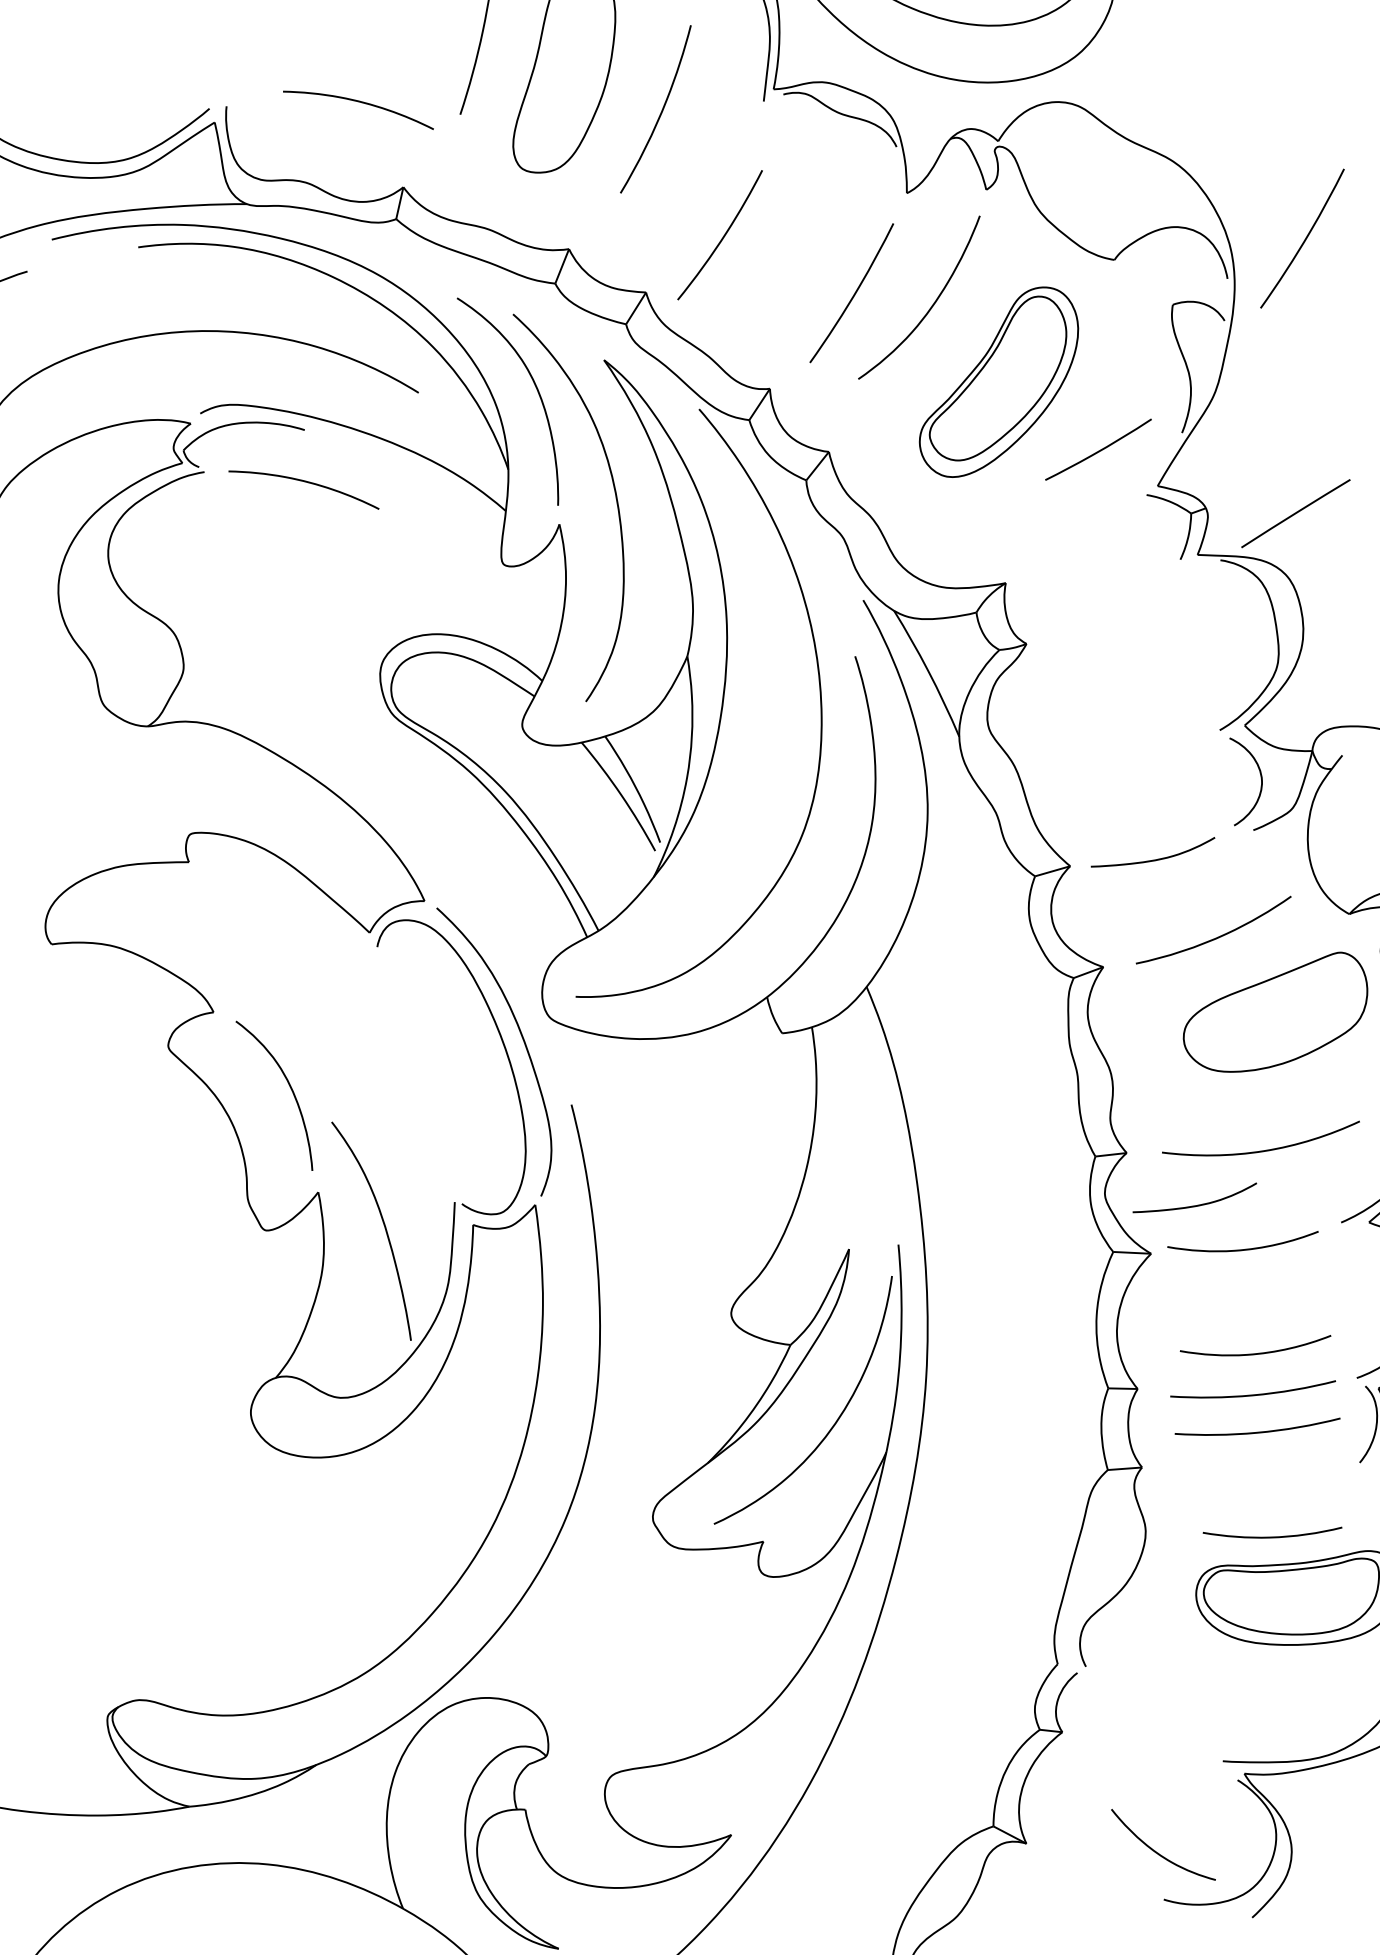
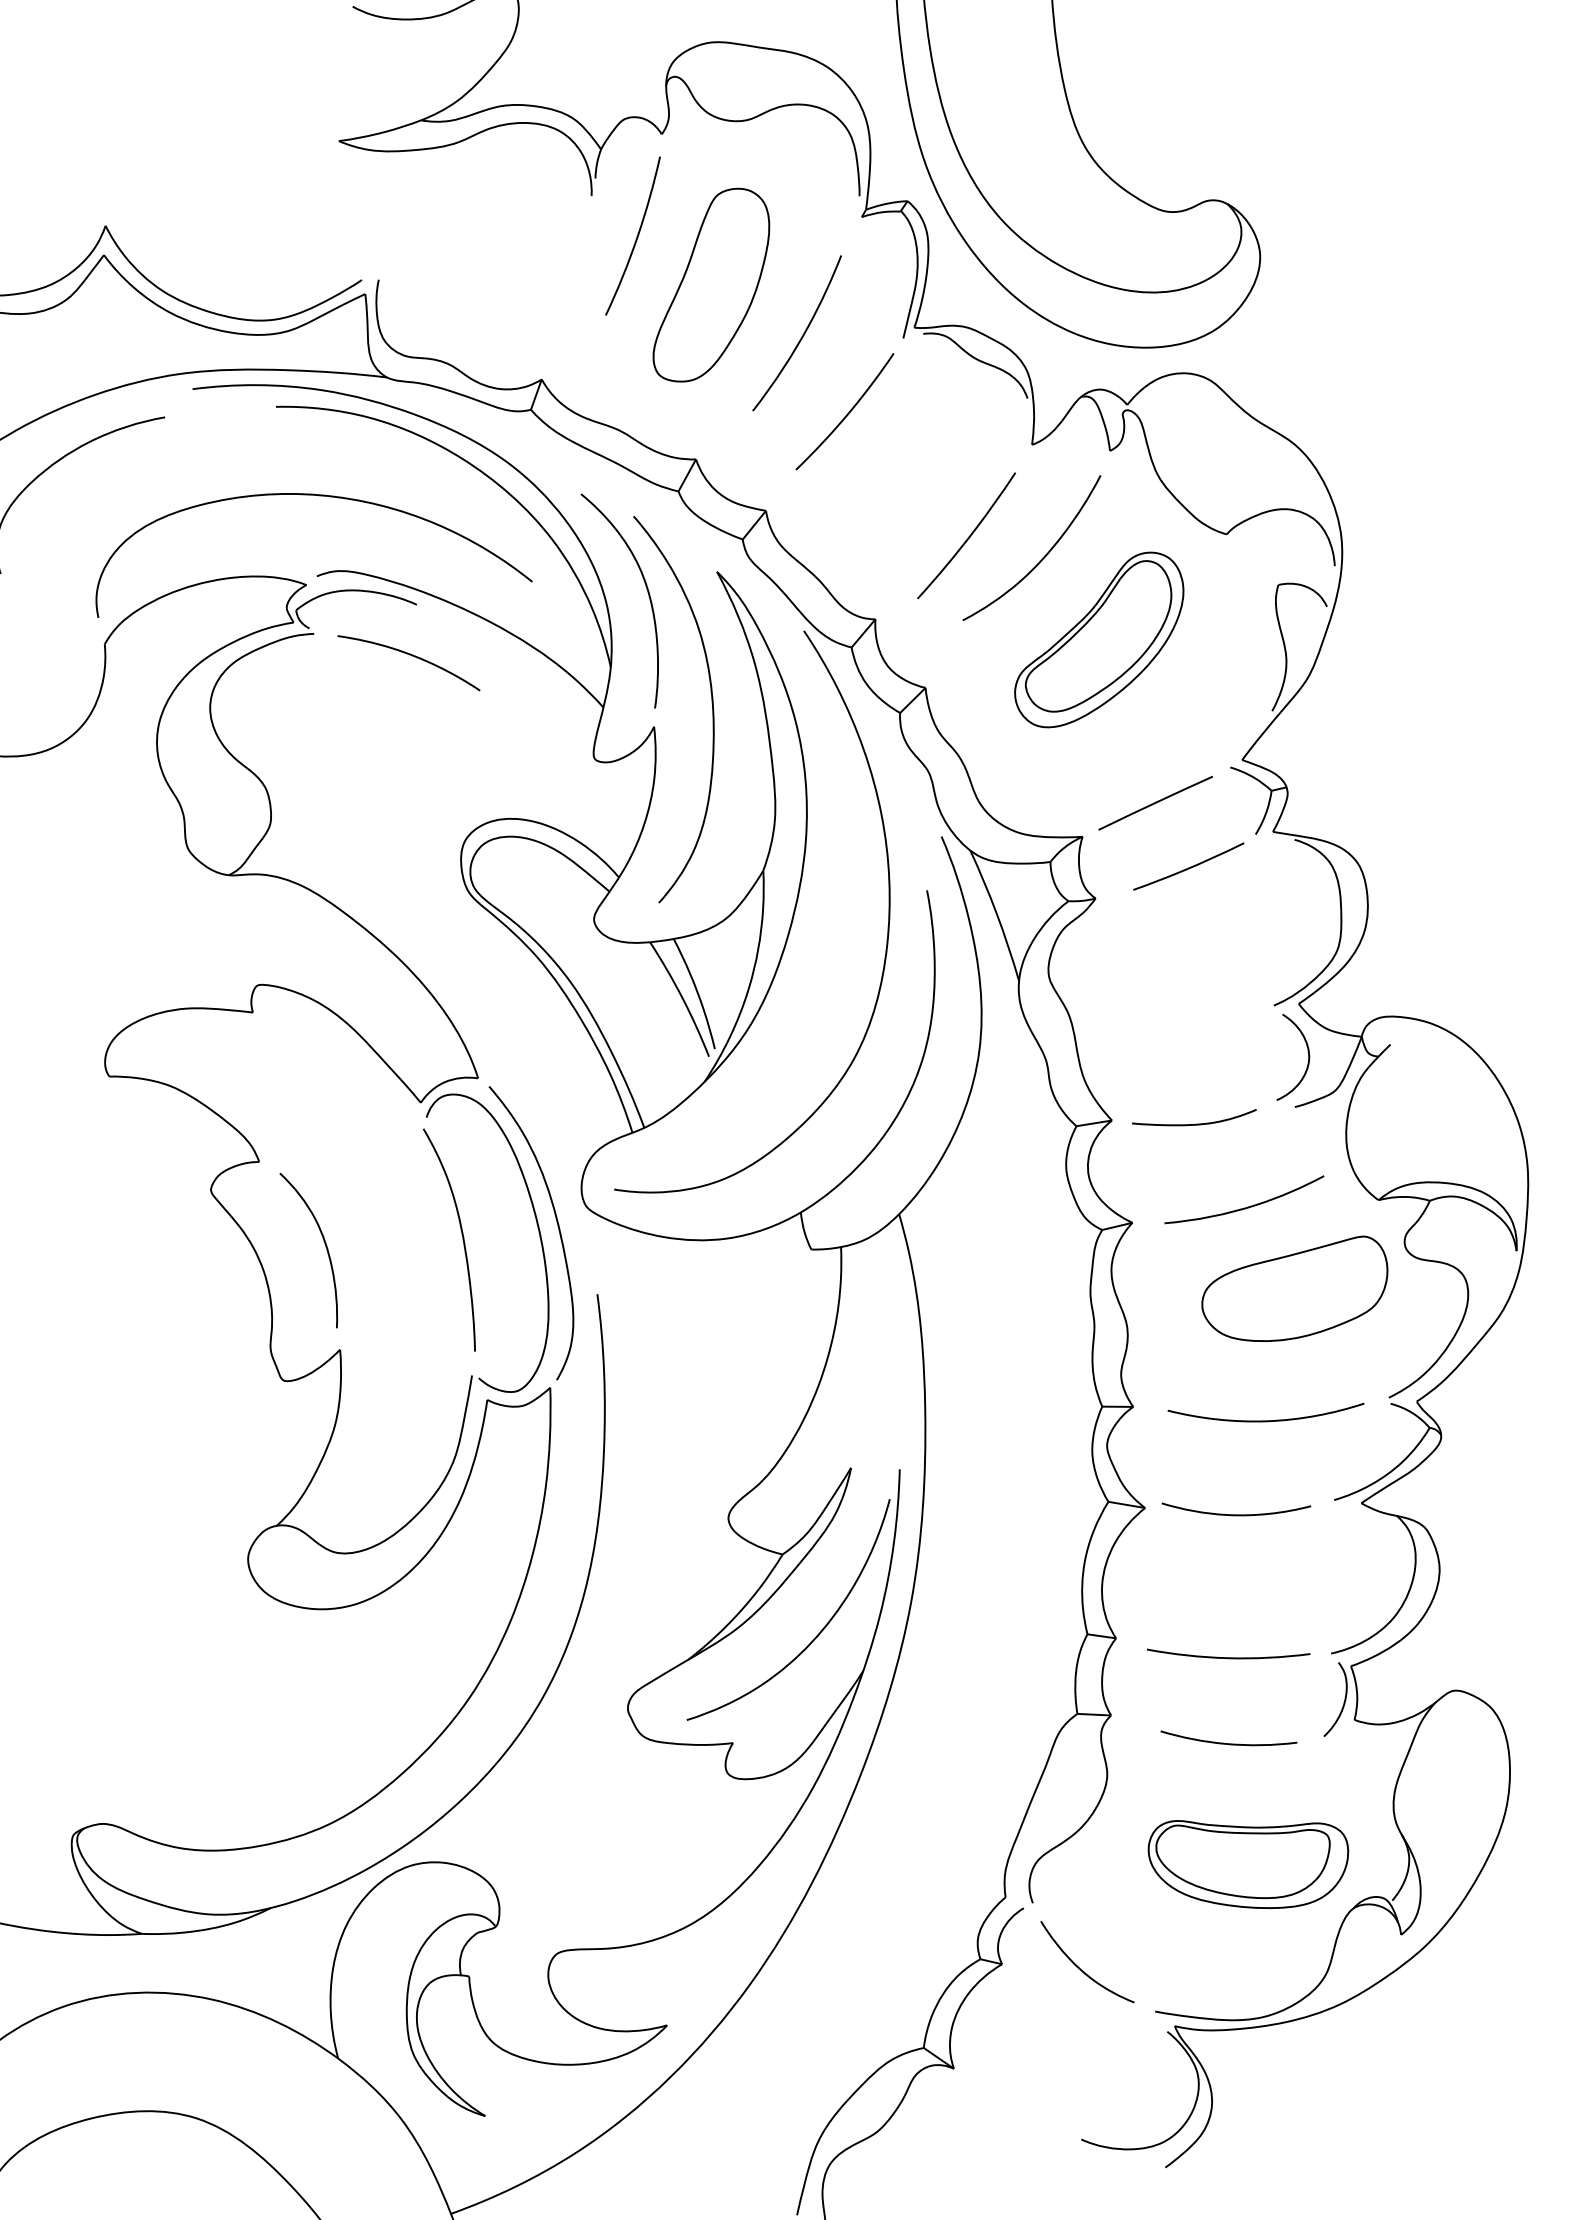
curve: (358, 102) -> (507, 291), removed
curve: (722, 236) -> (847, 413), moved
curve: (1304, 239) -> (1414, 536), removed
curve: (1098, 450) -> (1188, 867), moved
line: (1295, 512) -> (1155, 802), moved
curve: (1196, 1204) -> (1195, 1465), removed
curve: (383, 1224) -> (461, 1234), moved
curve: (1256, 1353) -> (1236, 1617), removed
curve: (1258, 1431) -> (1228, 1694), removed
curve: (1272, 1536) -> (1228, 1743), moved
curve: (1160, 1853) -> (1083, 1970), moved

